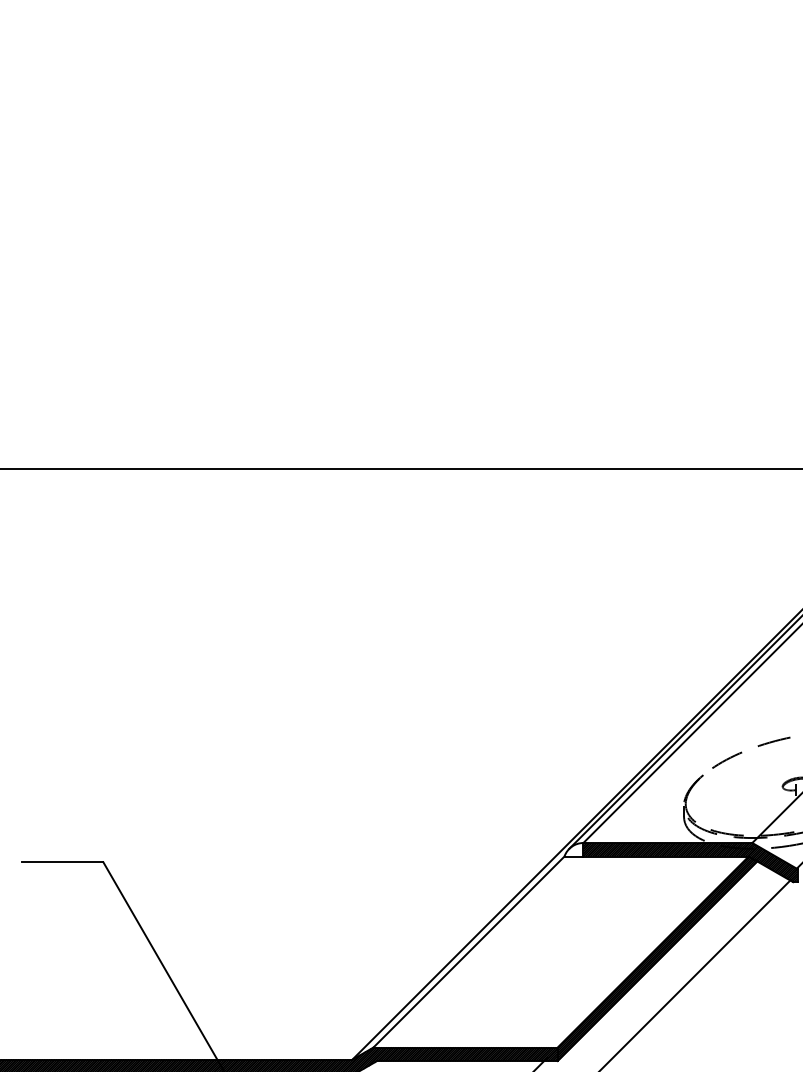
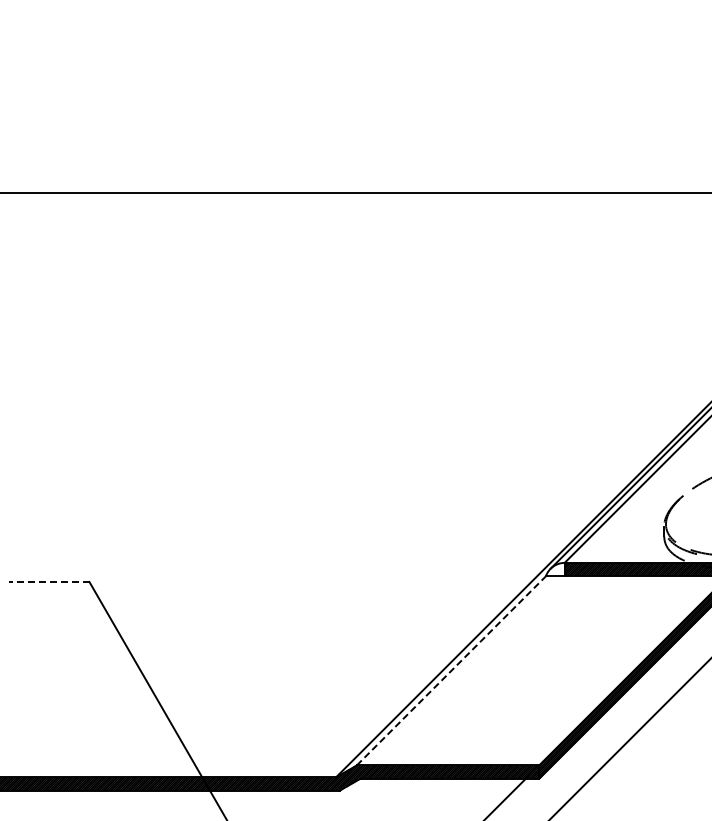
line: (62, 862) -> (48, 582), solid -> dashed
line: (469, 951) -> (451, 670), solid -> dashed

